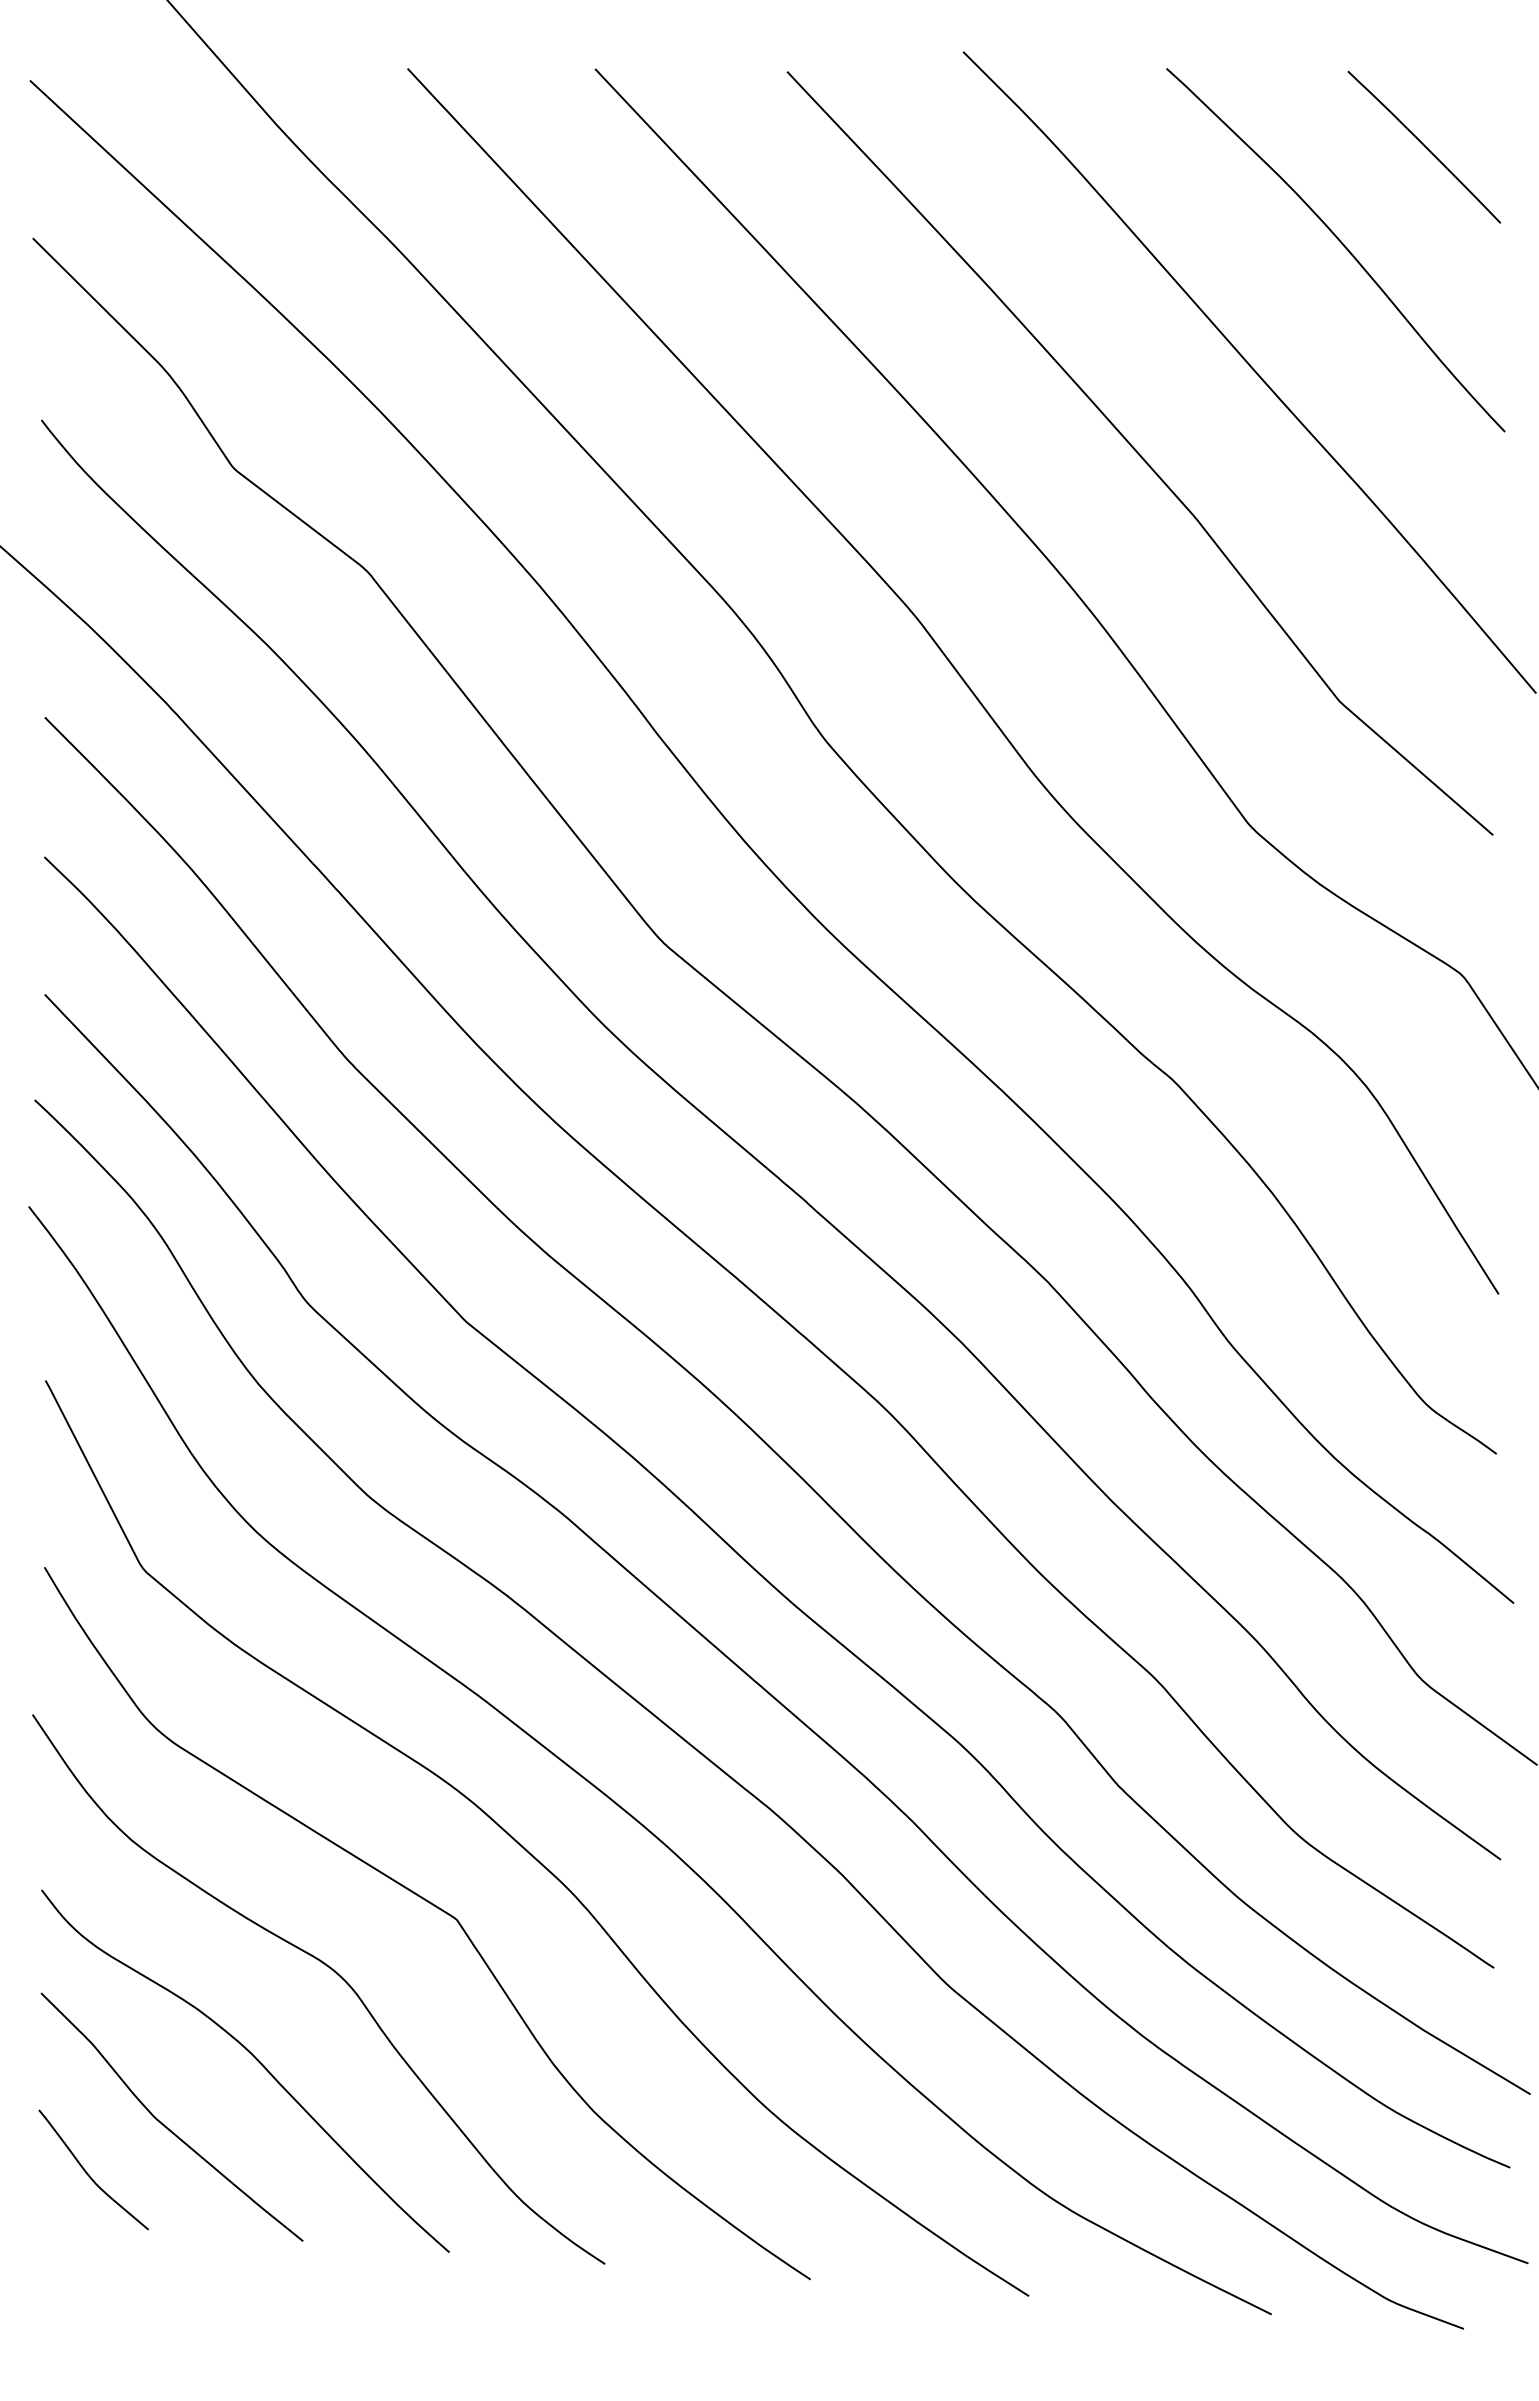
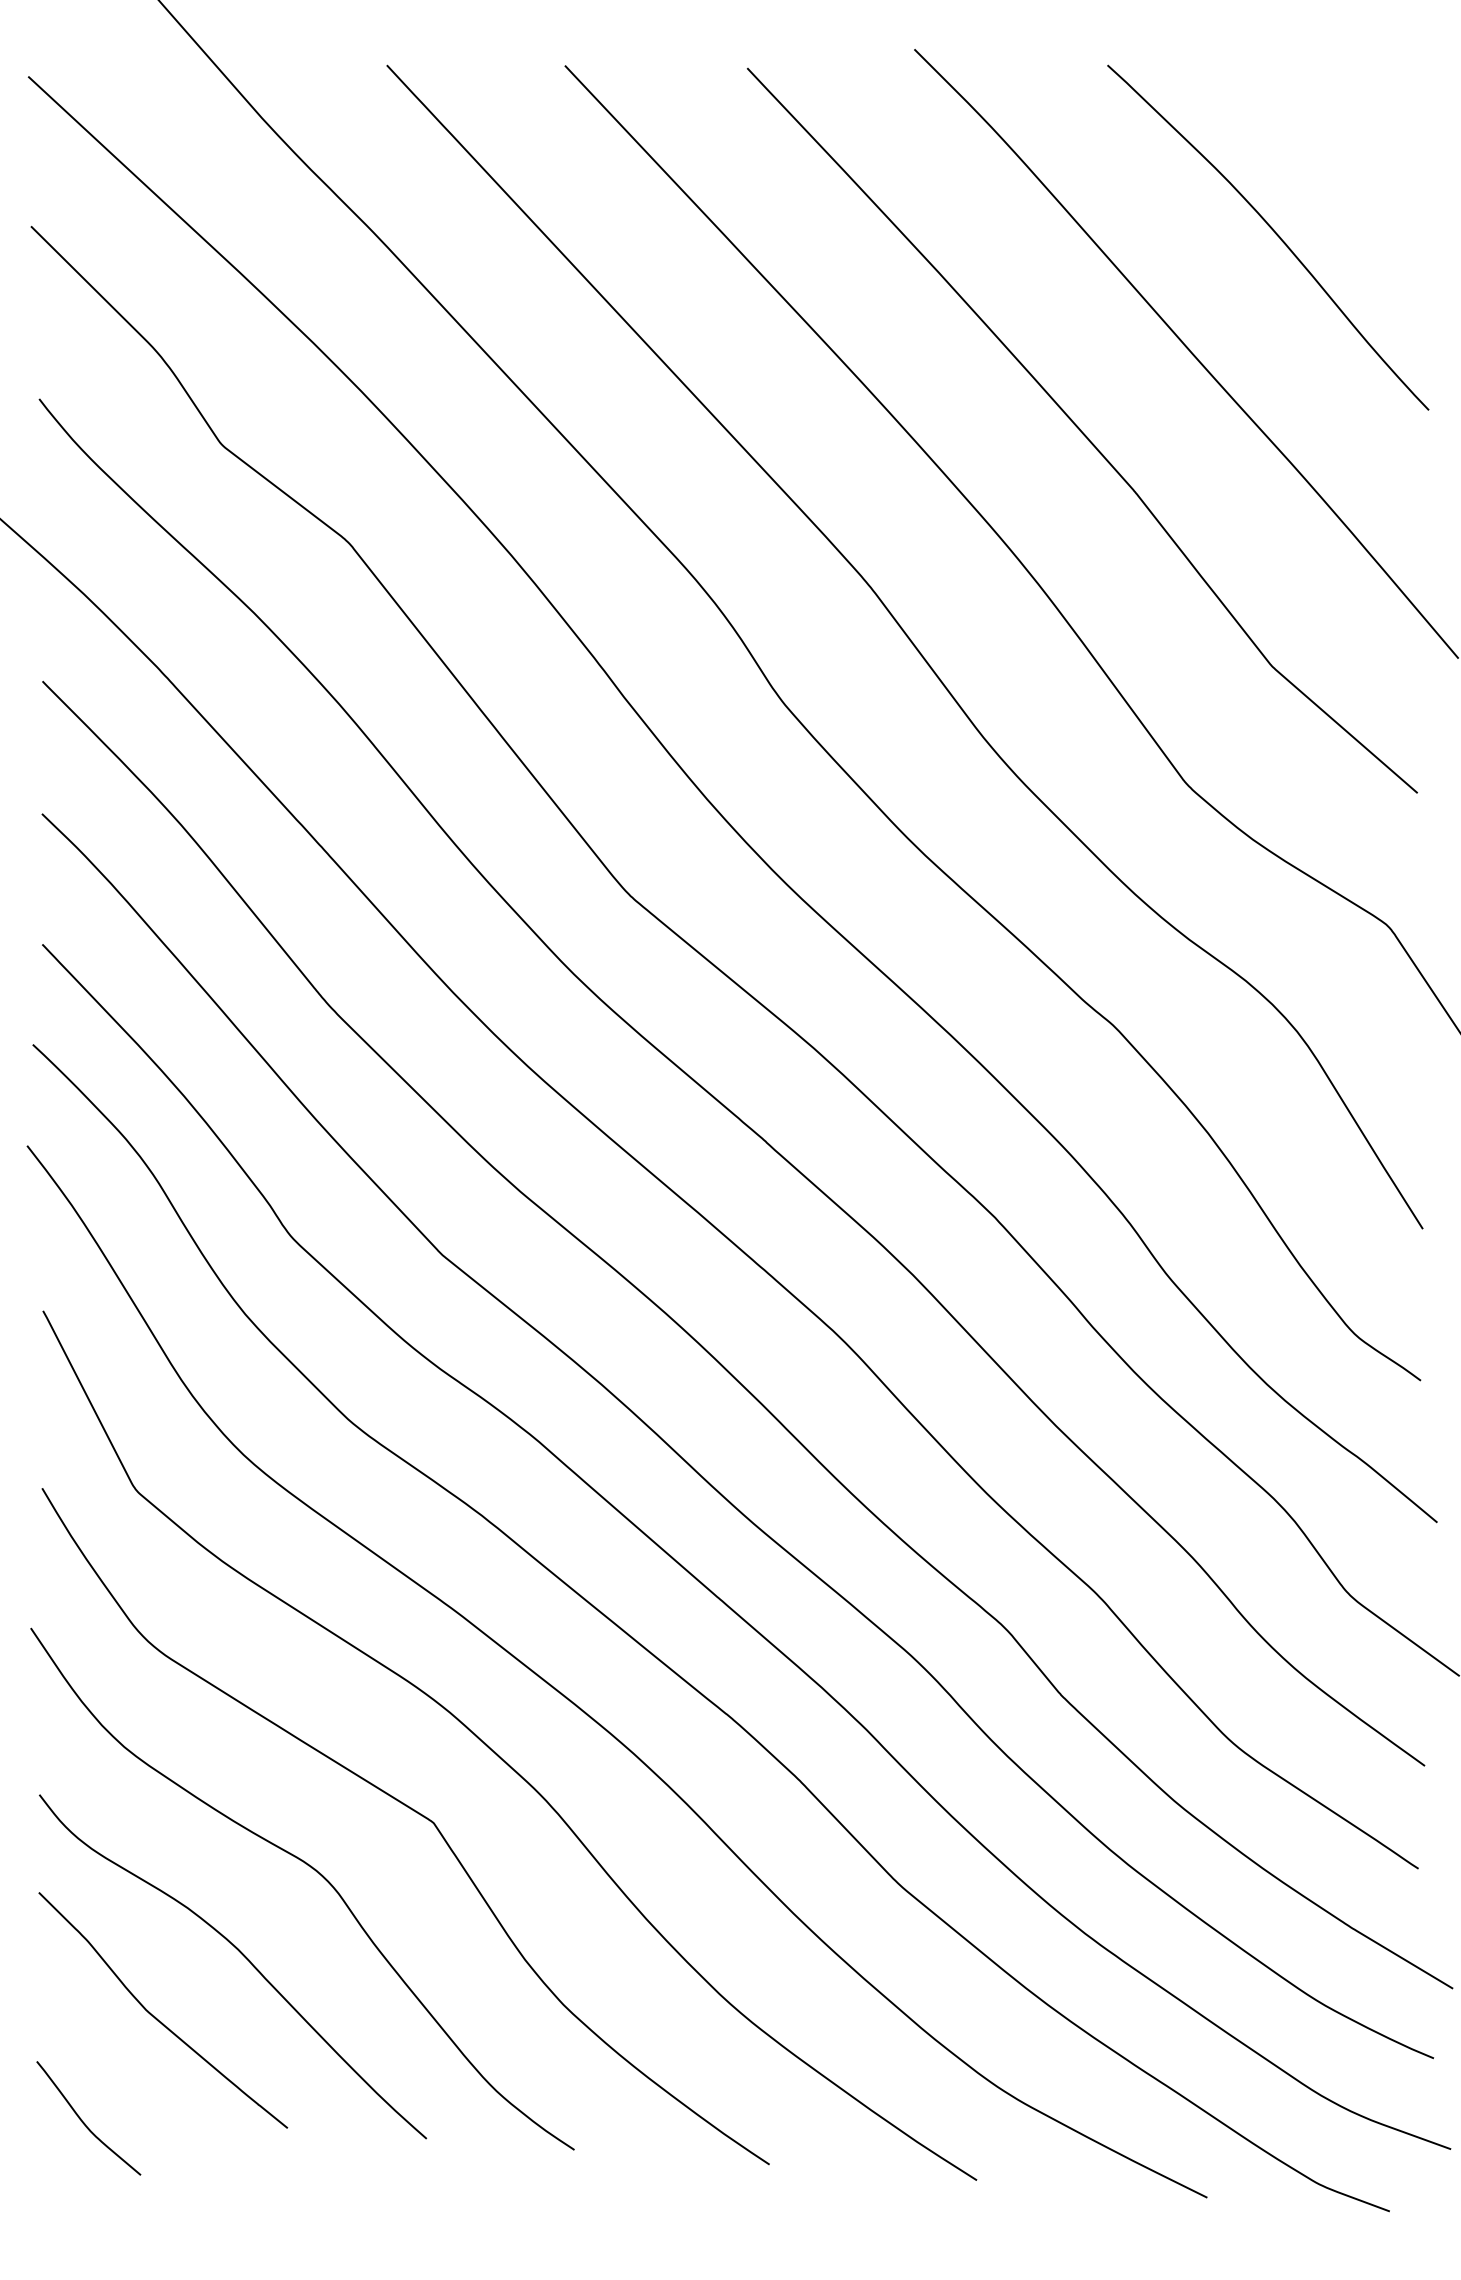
line: (1424, 146) -> (1352, 139), removed
curve: (88, 2173) -> (83, 2121), moved

